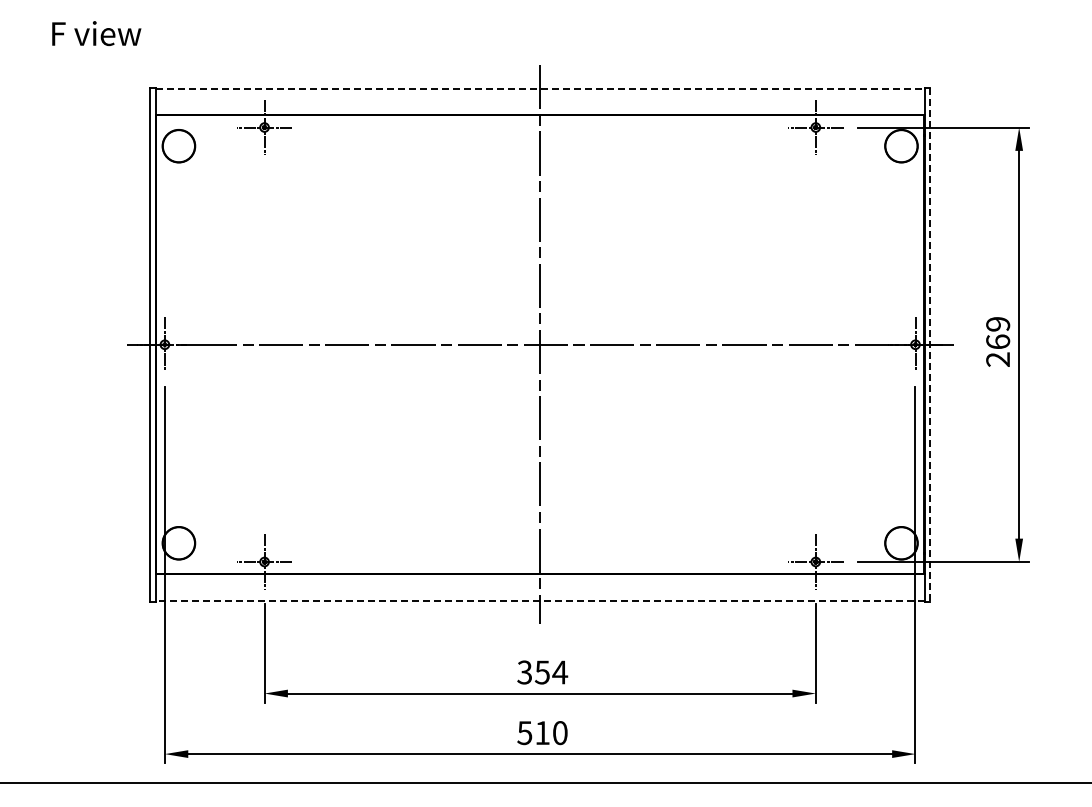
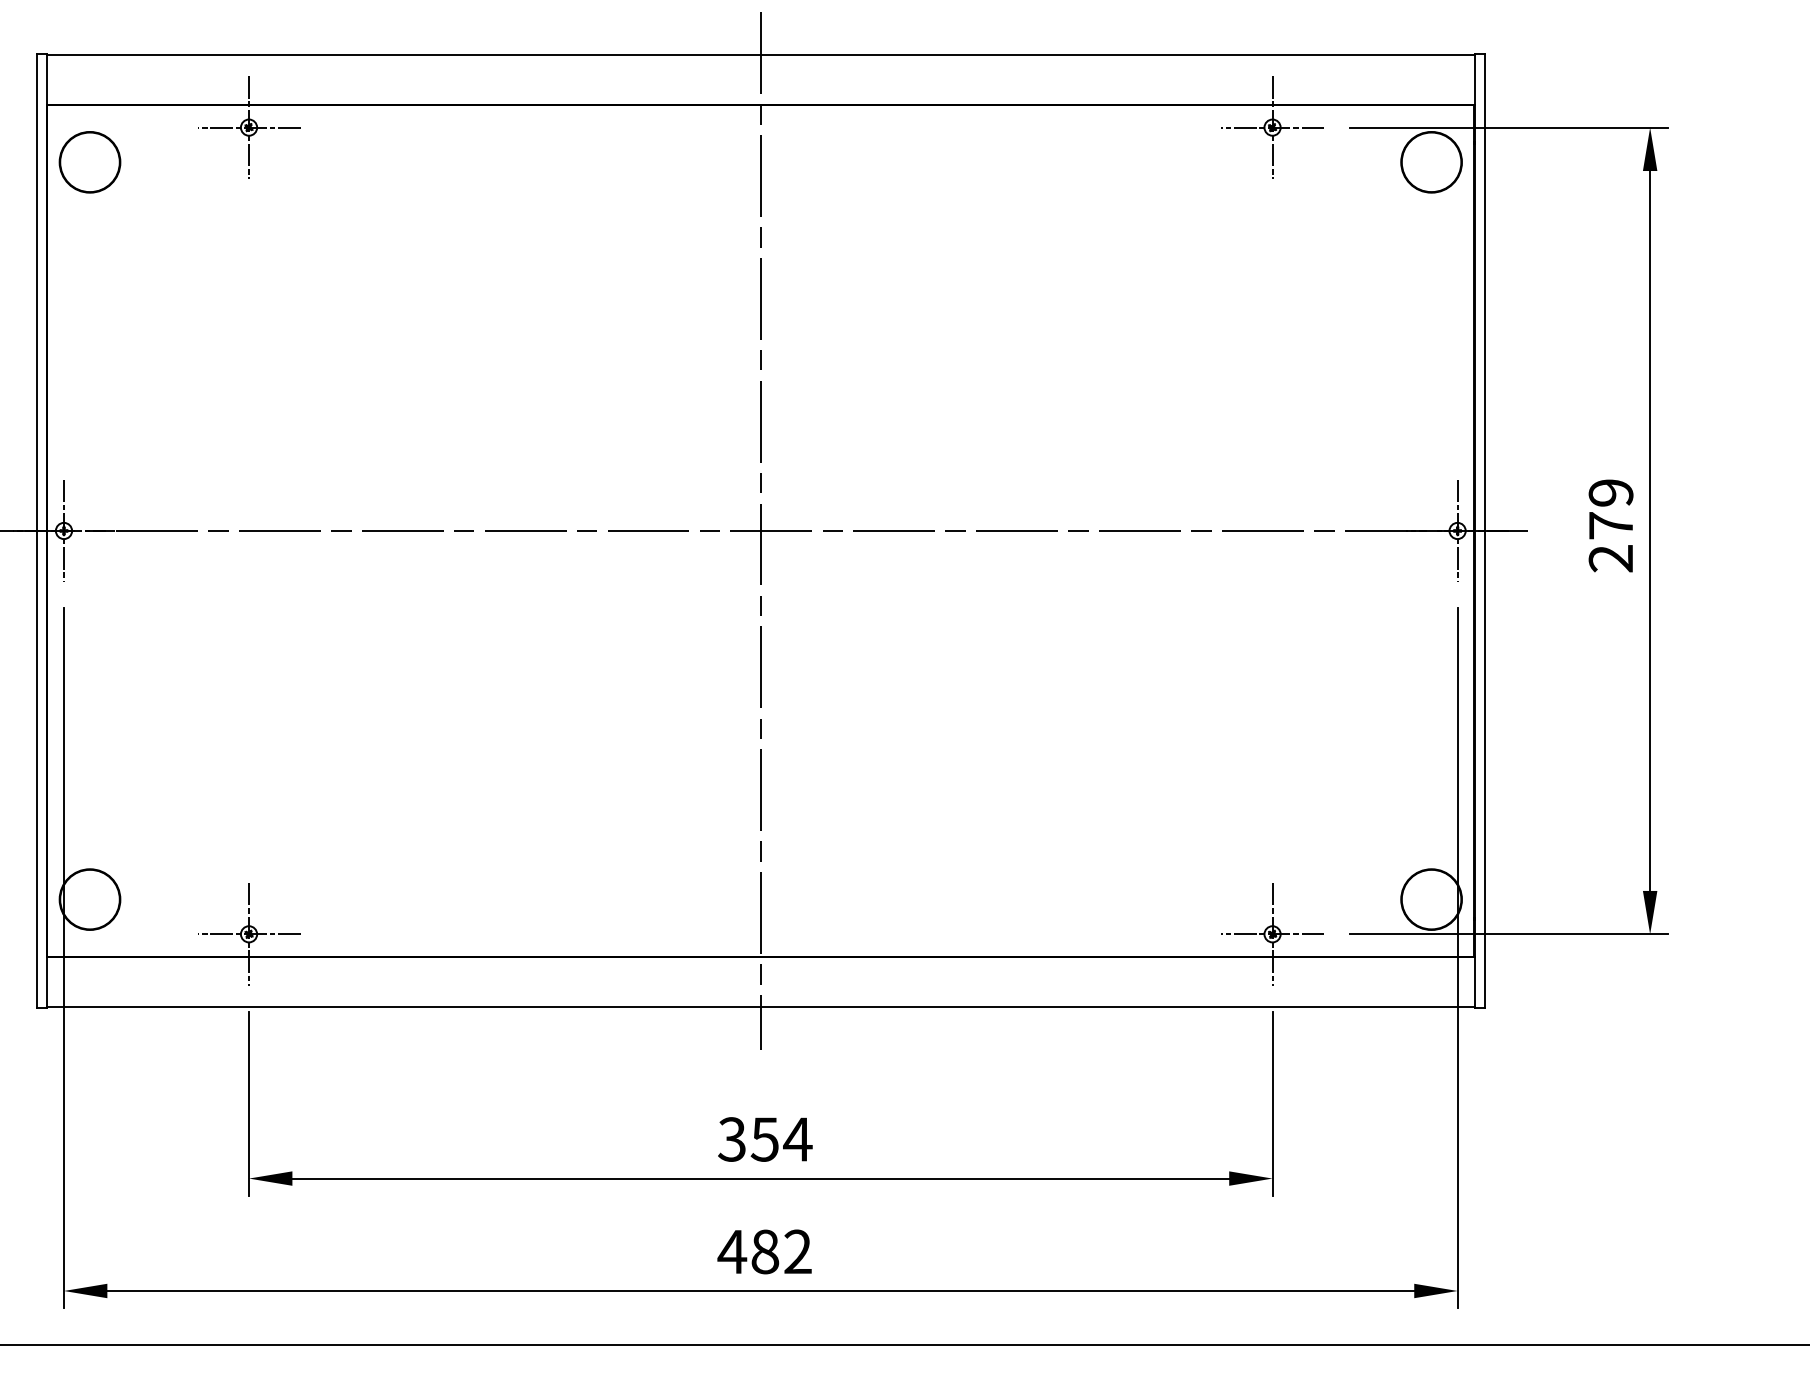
line: (540, 88) -> (761, 55), dashed -> solid
text: (998, 341) -> (1611, 524), 269 -> 279
line: (930, 344) -> (1485, 530), dashed -> solid
line: (540, 600) -> (761, 1005), dashed -> solid
text: (541, 733) -> (763, 1252), 510 -> 482

